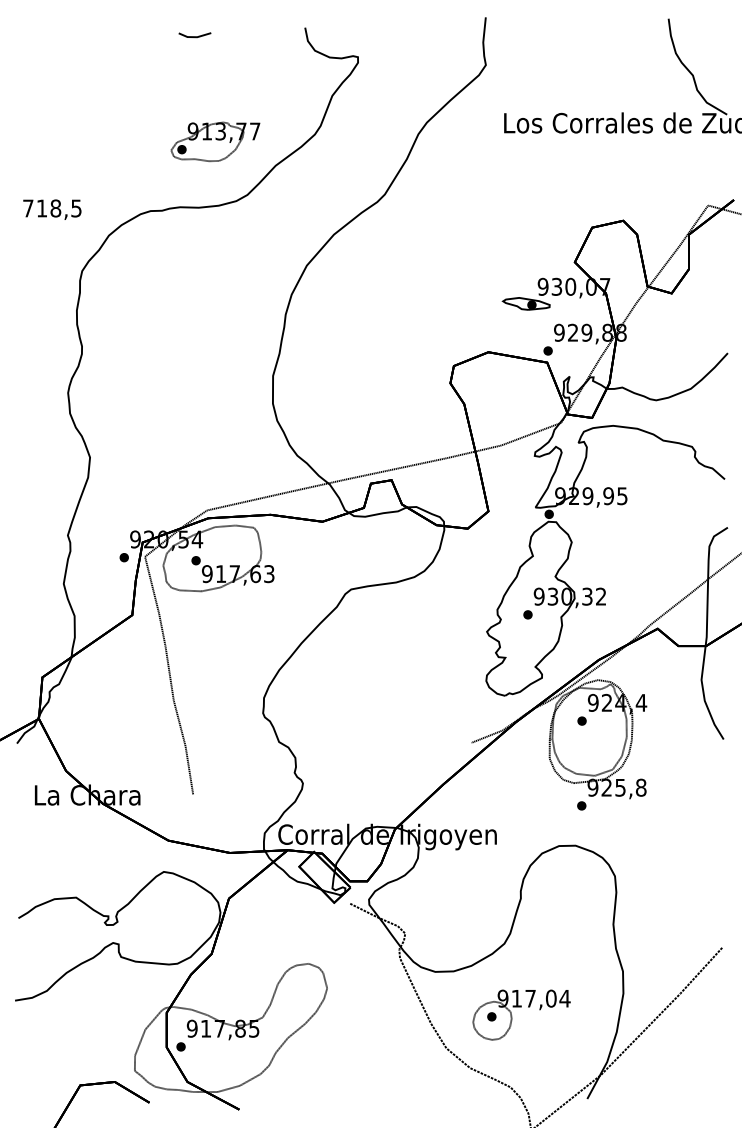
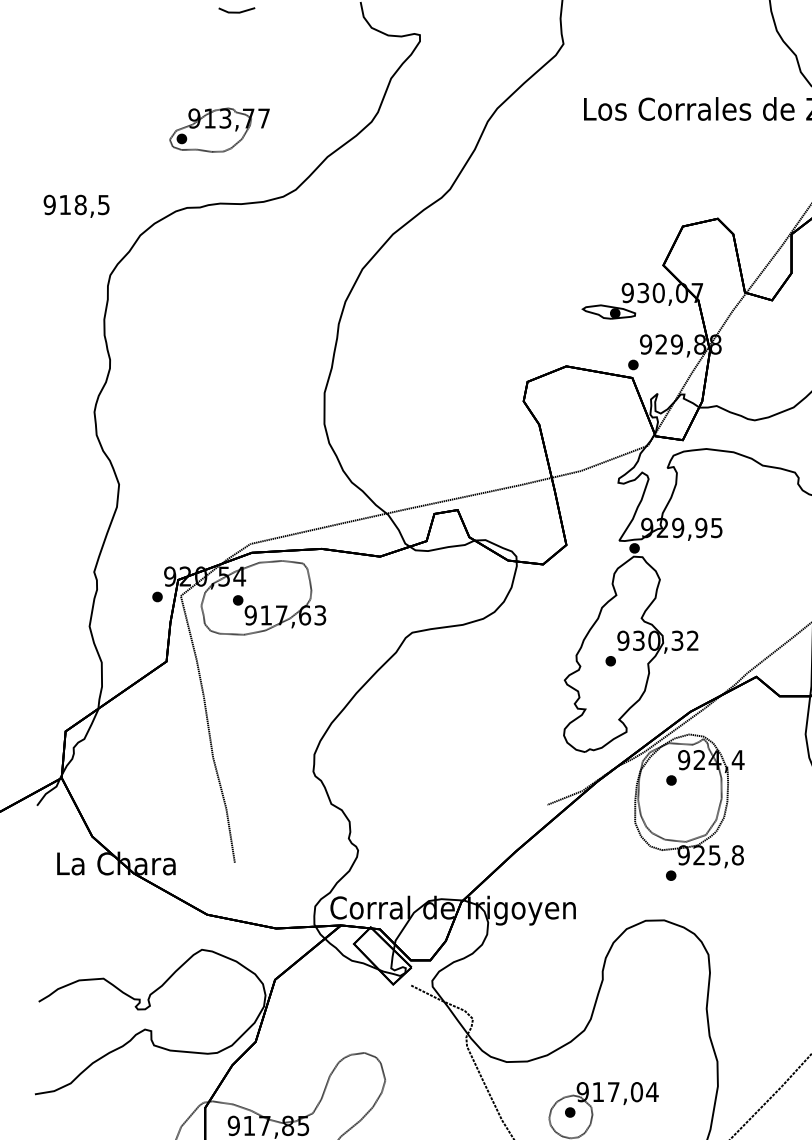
part: (215, 141) -> (219, 129), moved
text: (27, 208) -> (48, 204), 718,5 -> 918,5

